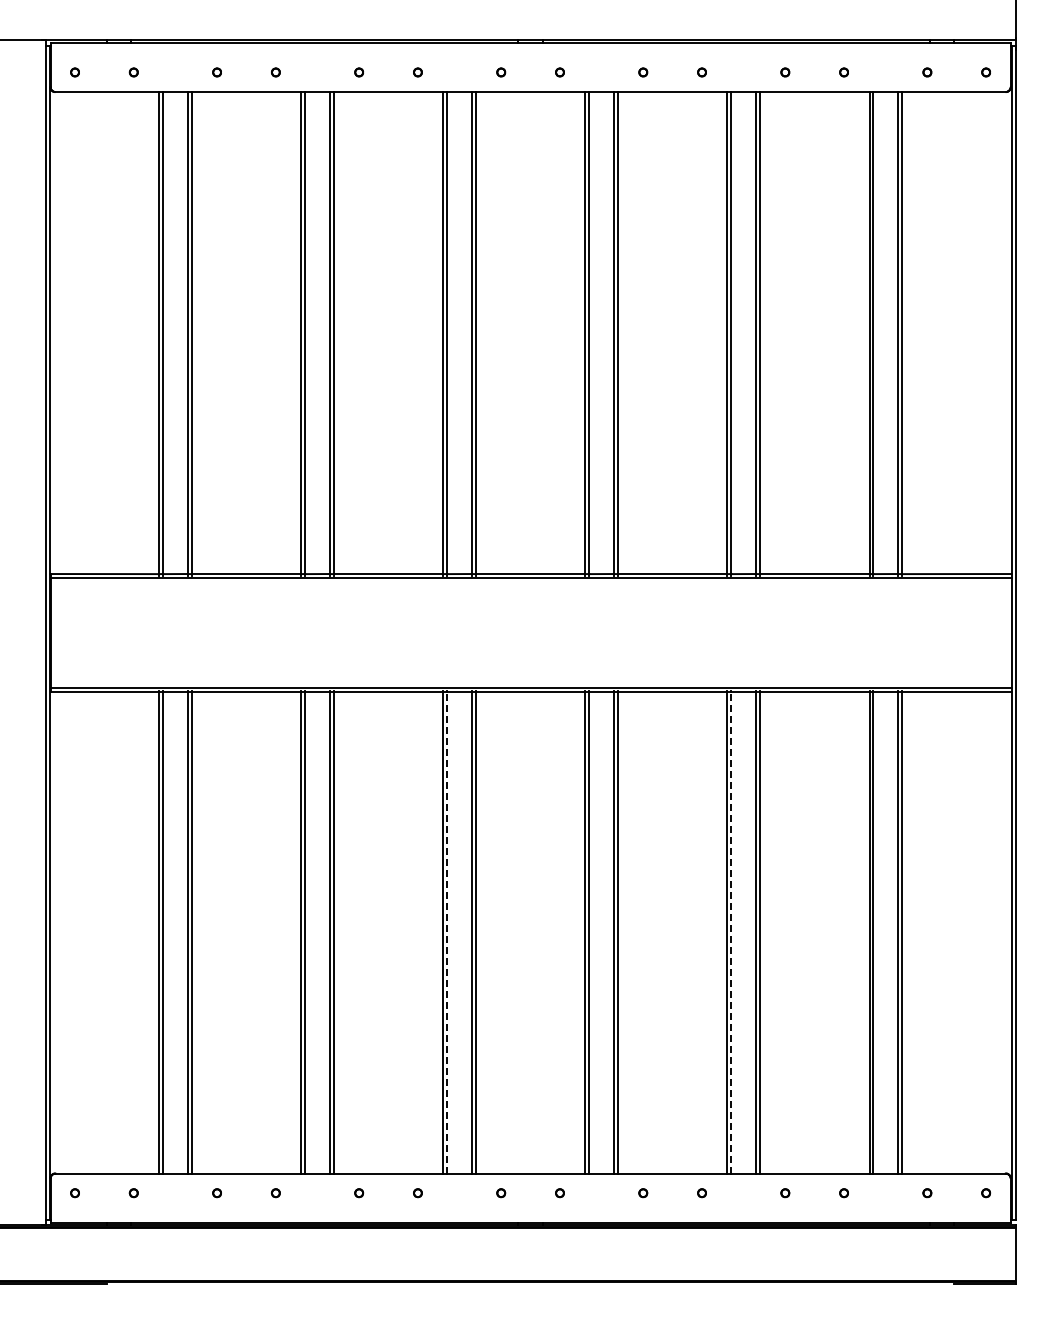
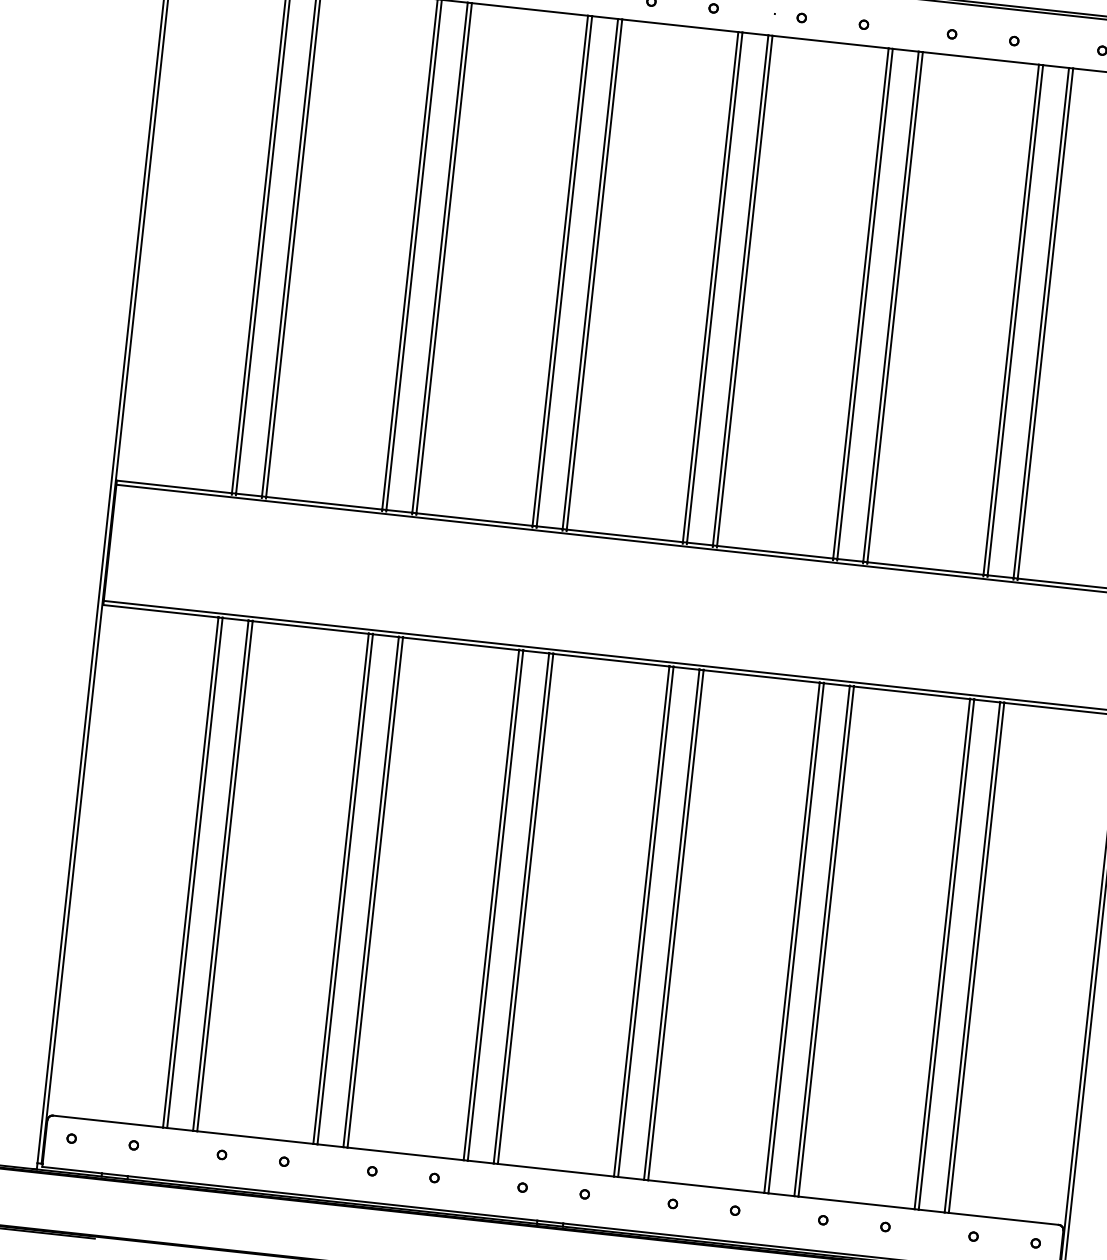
line: (447, 932) -> (495, 905), dashed -> solid
line: (731, 932) -> (796, 938), dashed -> solid

